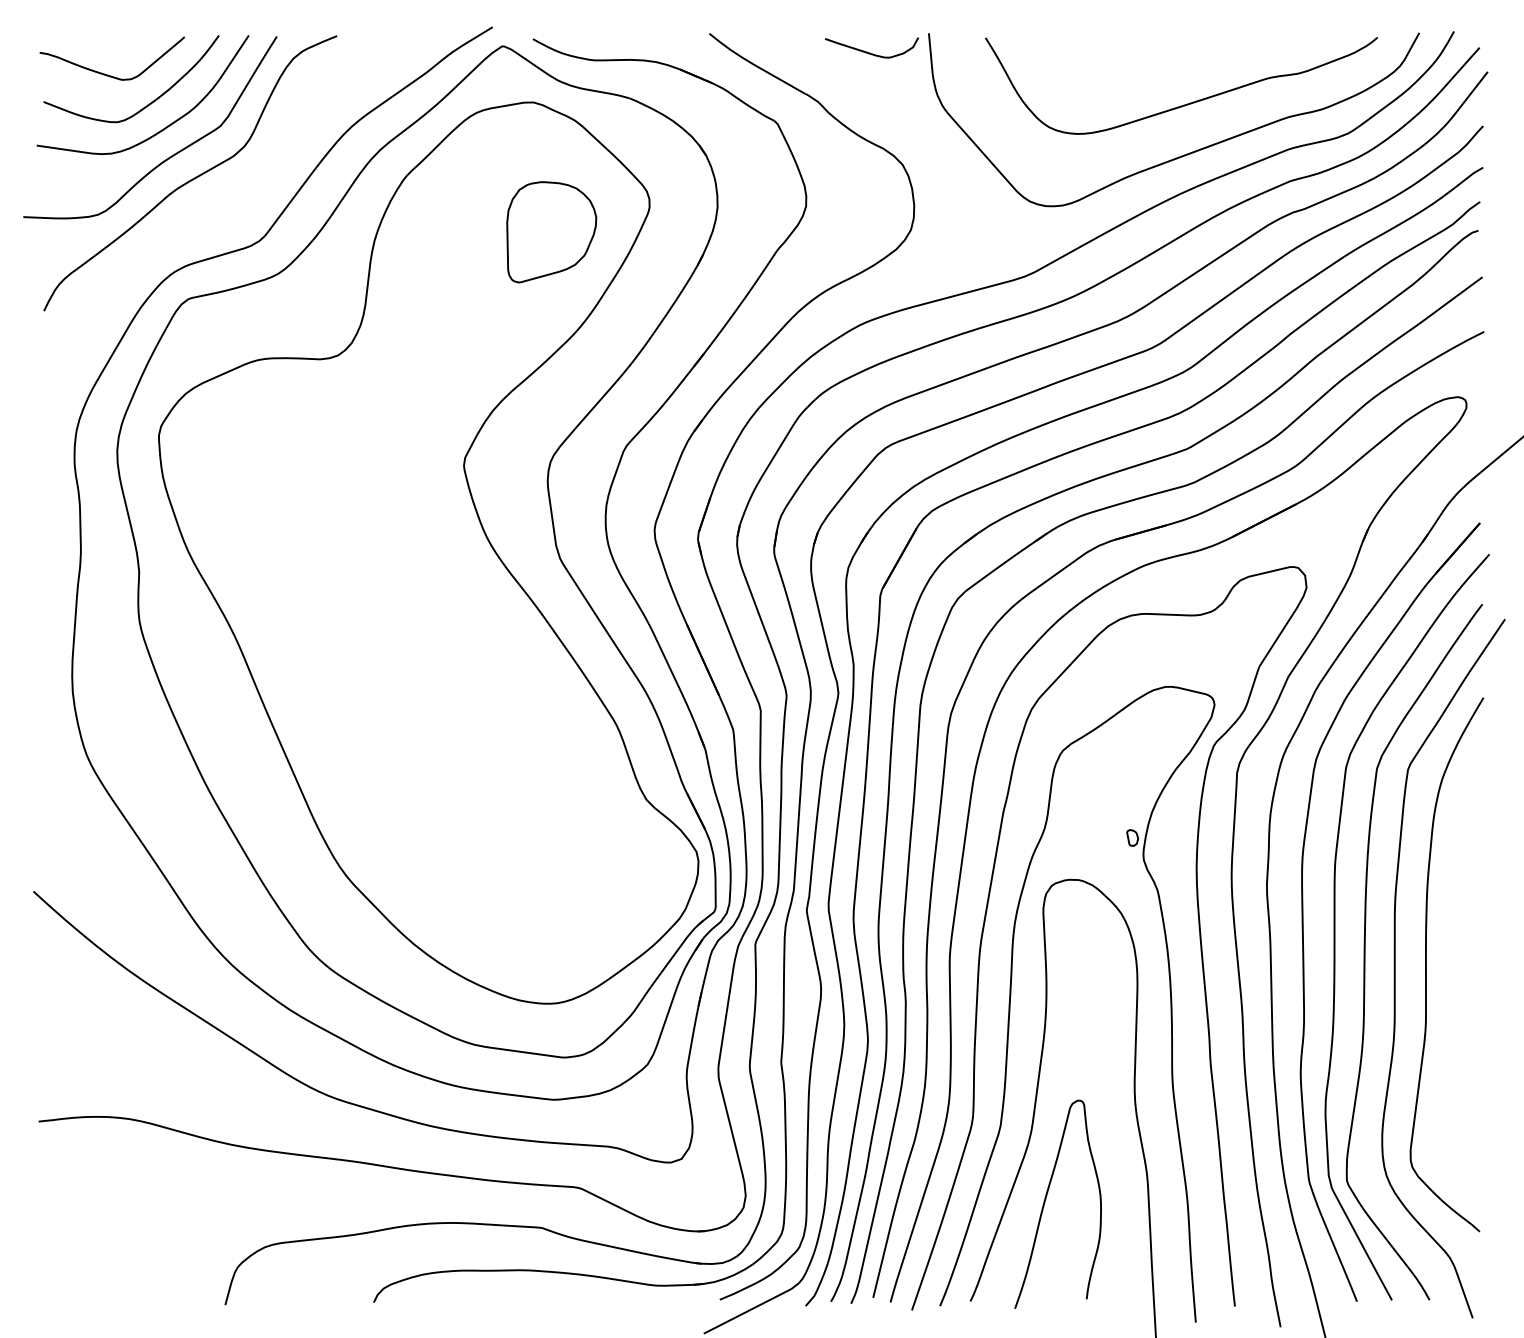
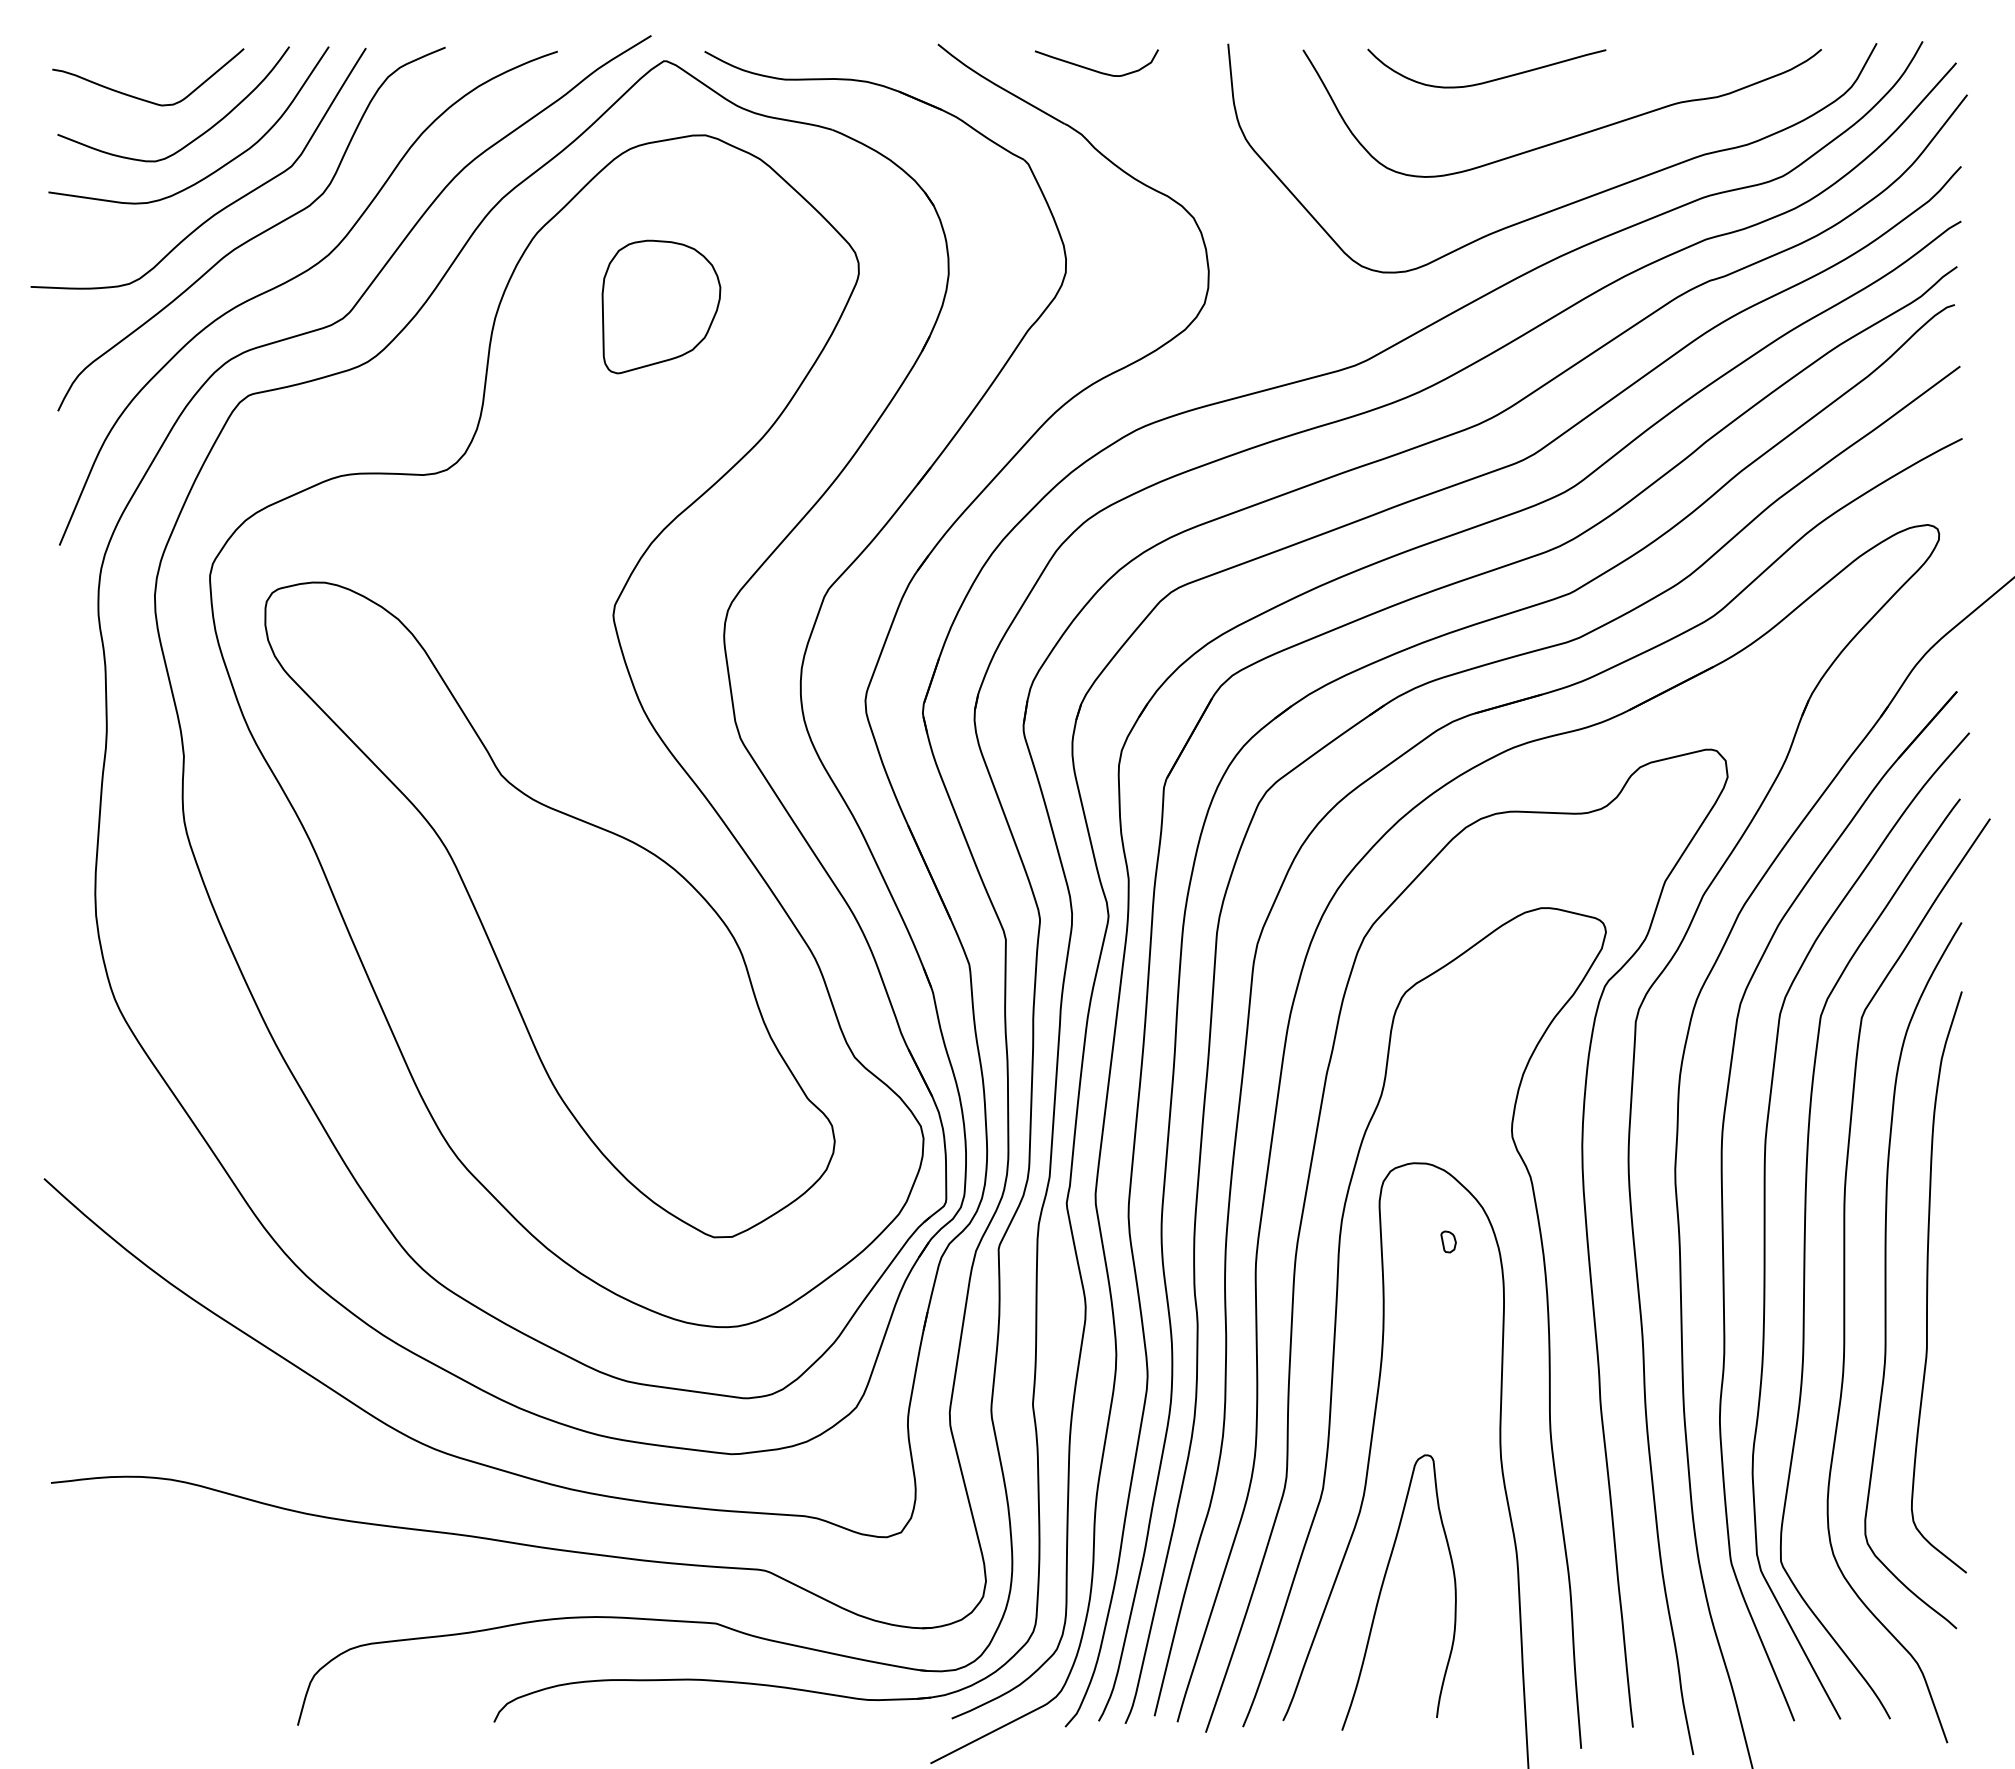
curve: (870, 52) -> (1094, 69), moved
curve: (1125, 61) -> (1488, 80), added
curve: (225, 209) -> (297, 277), added
part: (551, 231) -> (661, 306), moved
part: (415, 687) -> (549, 909), added
part: (1132, 837) -> (1448, 1241), moved
curve: (1458, 969) -> (1928, 1282), added

